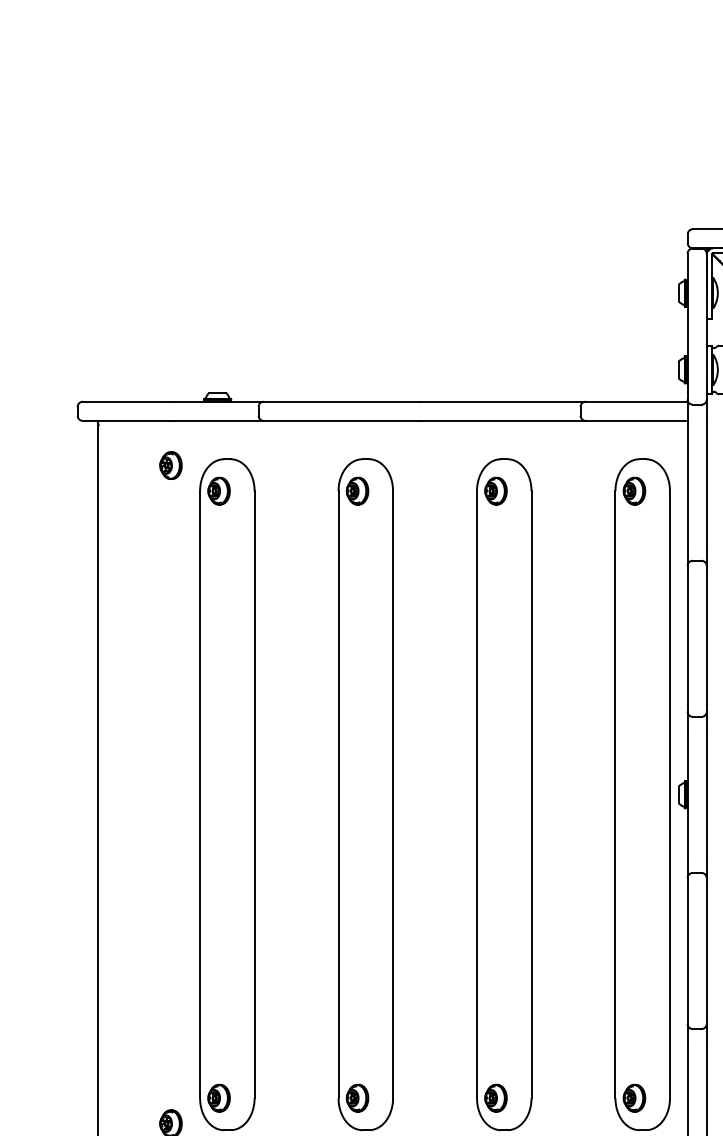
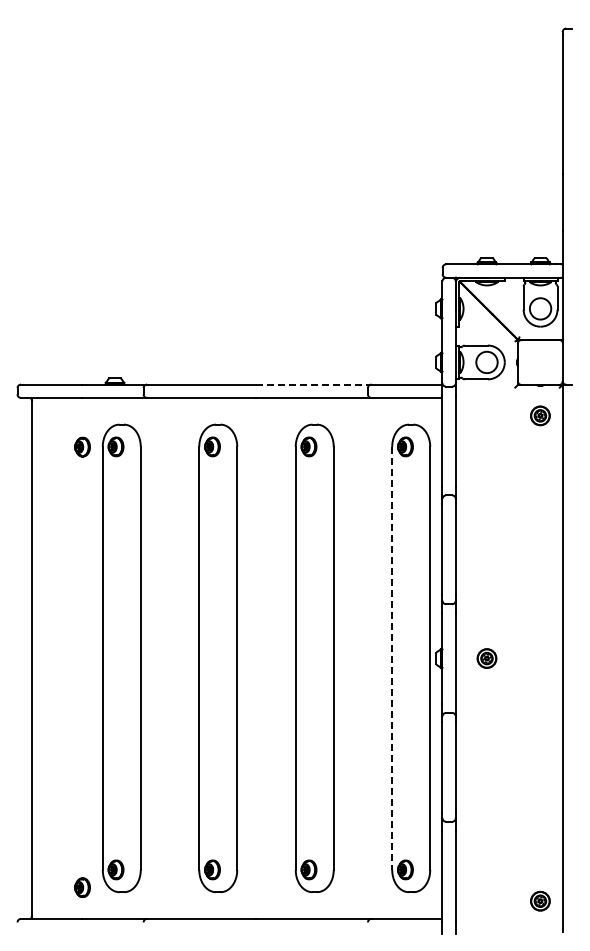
line: (502, 401) -> (313, 384), solid -> dashed
part: (170, 464) -> (82, 446), moved
line: (615, 794) -> (392, 658), solid -> dashed

